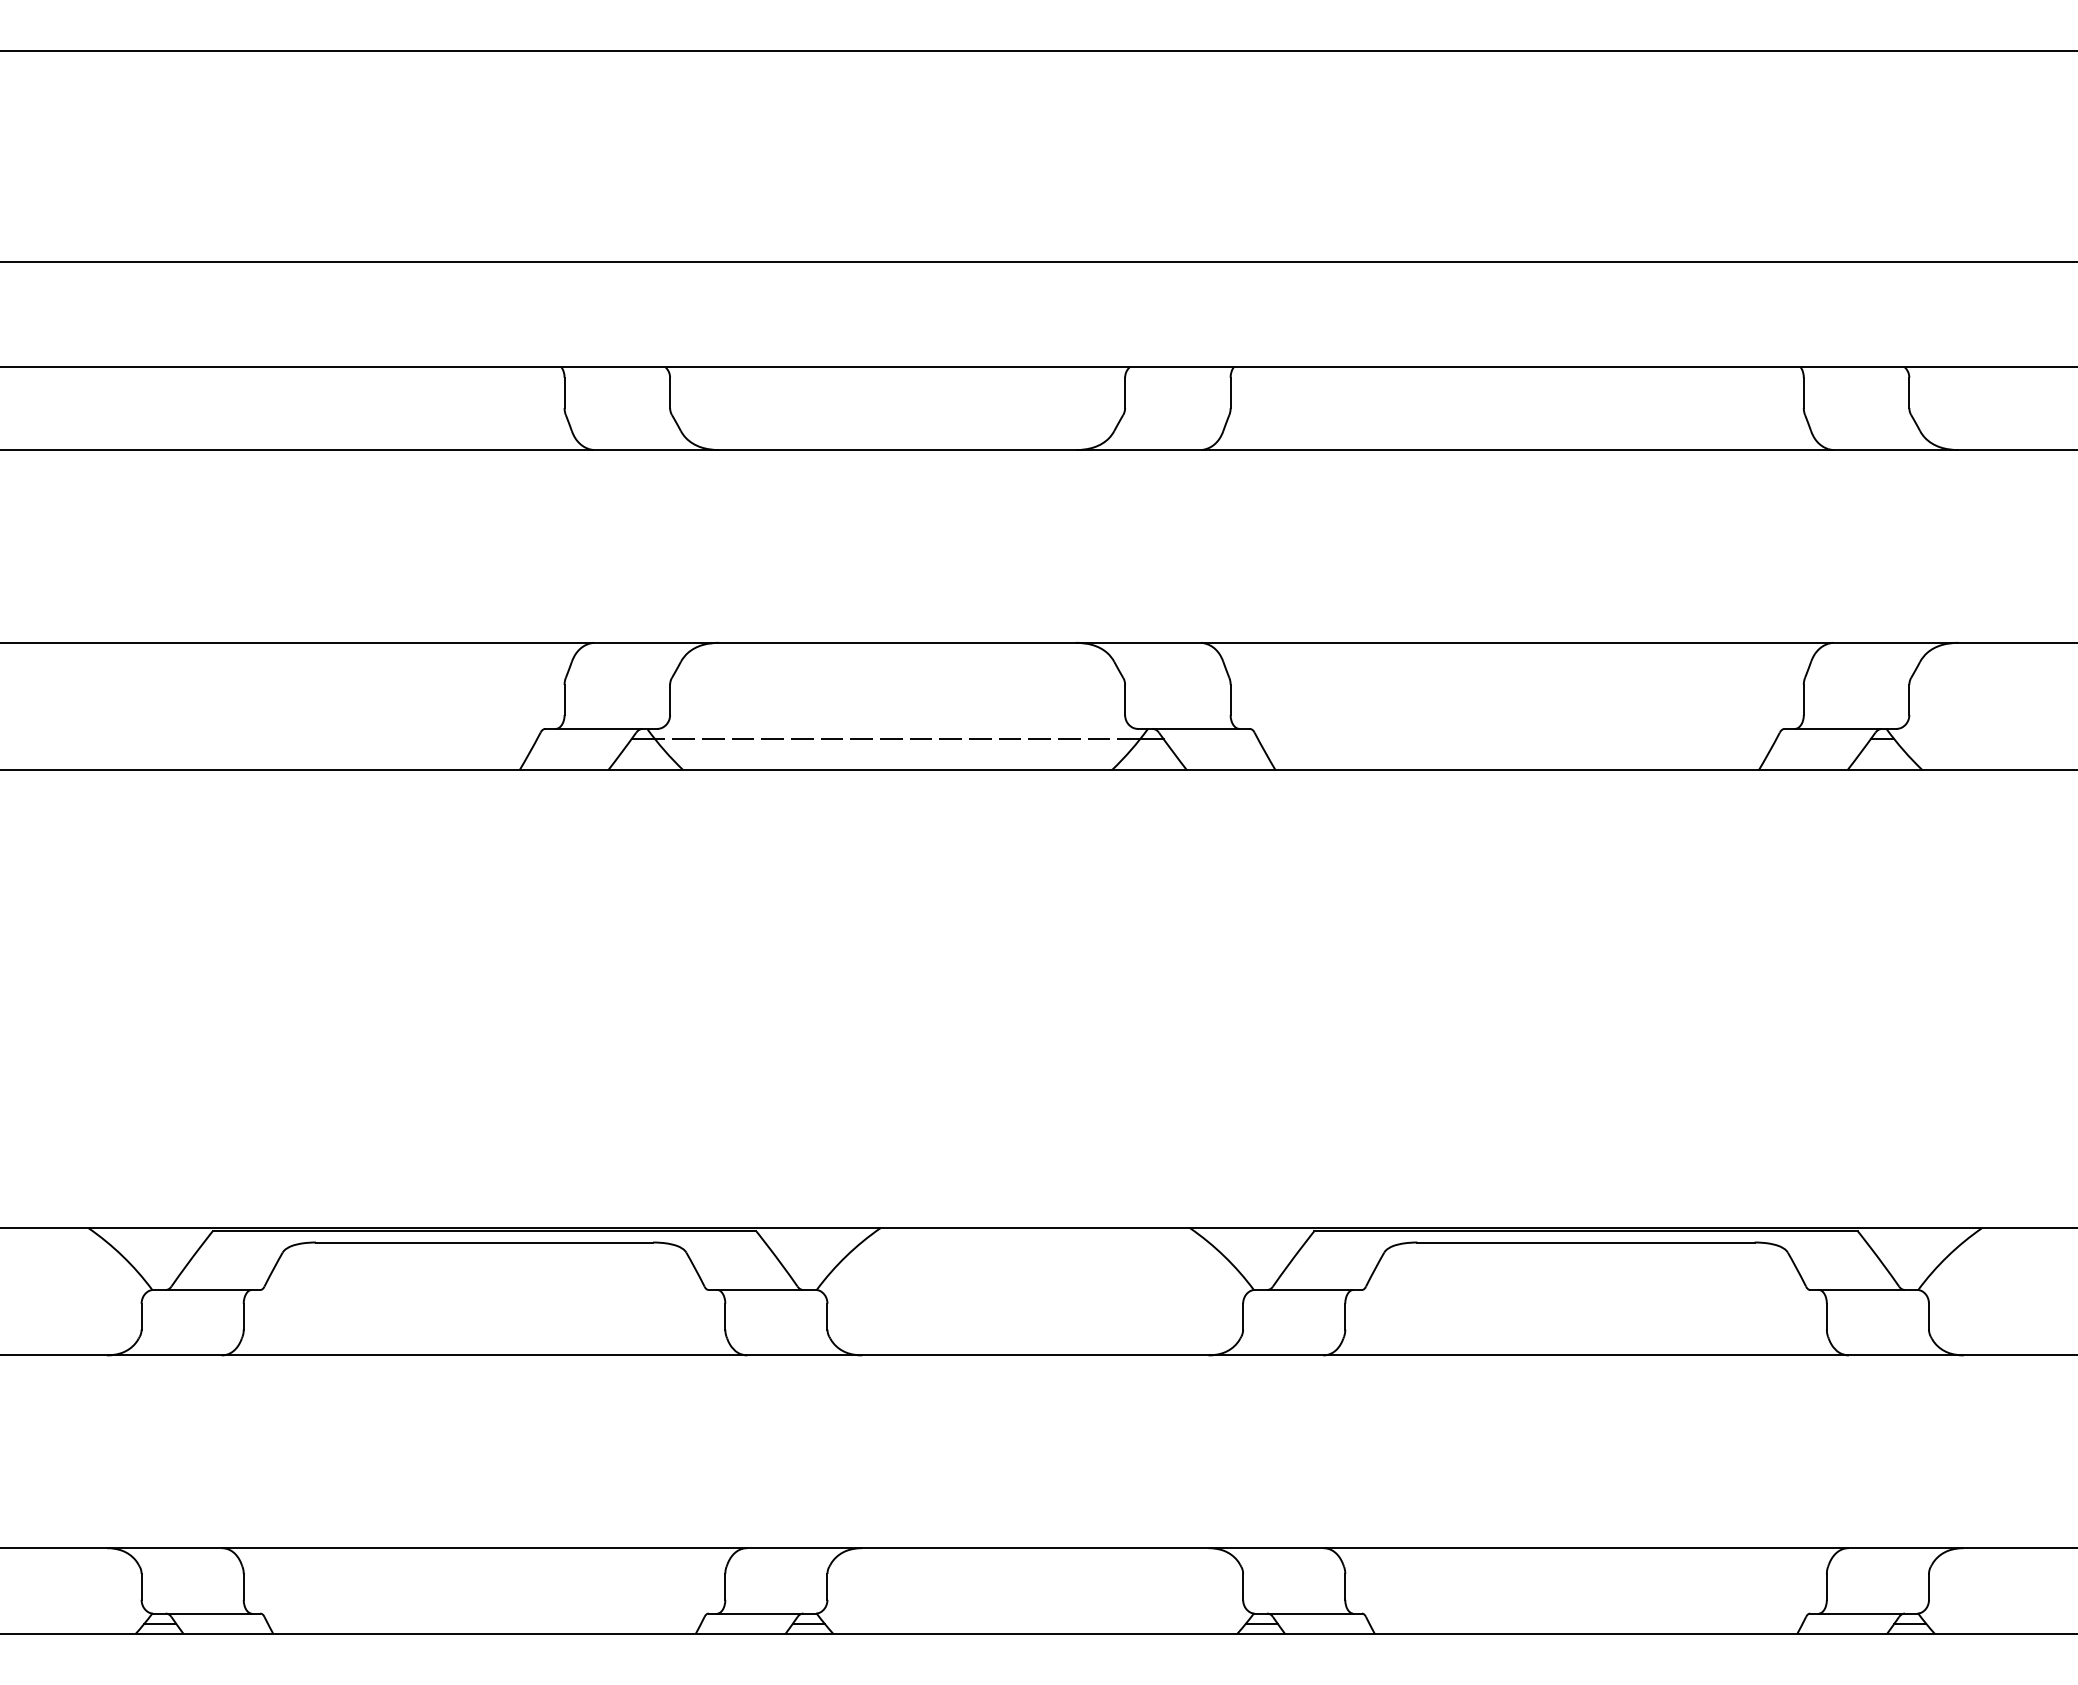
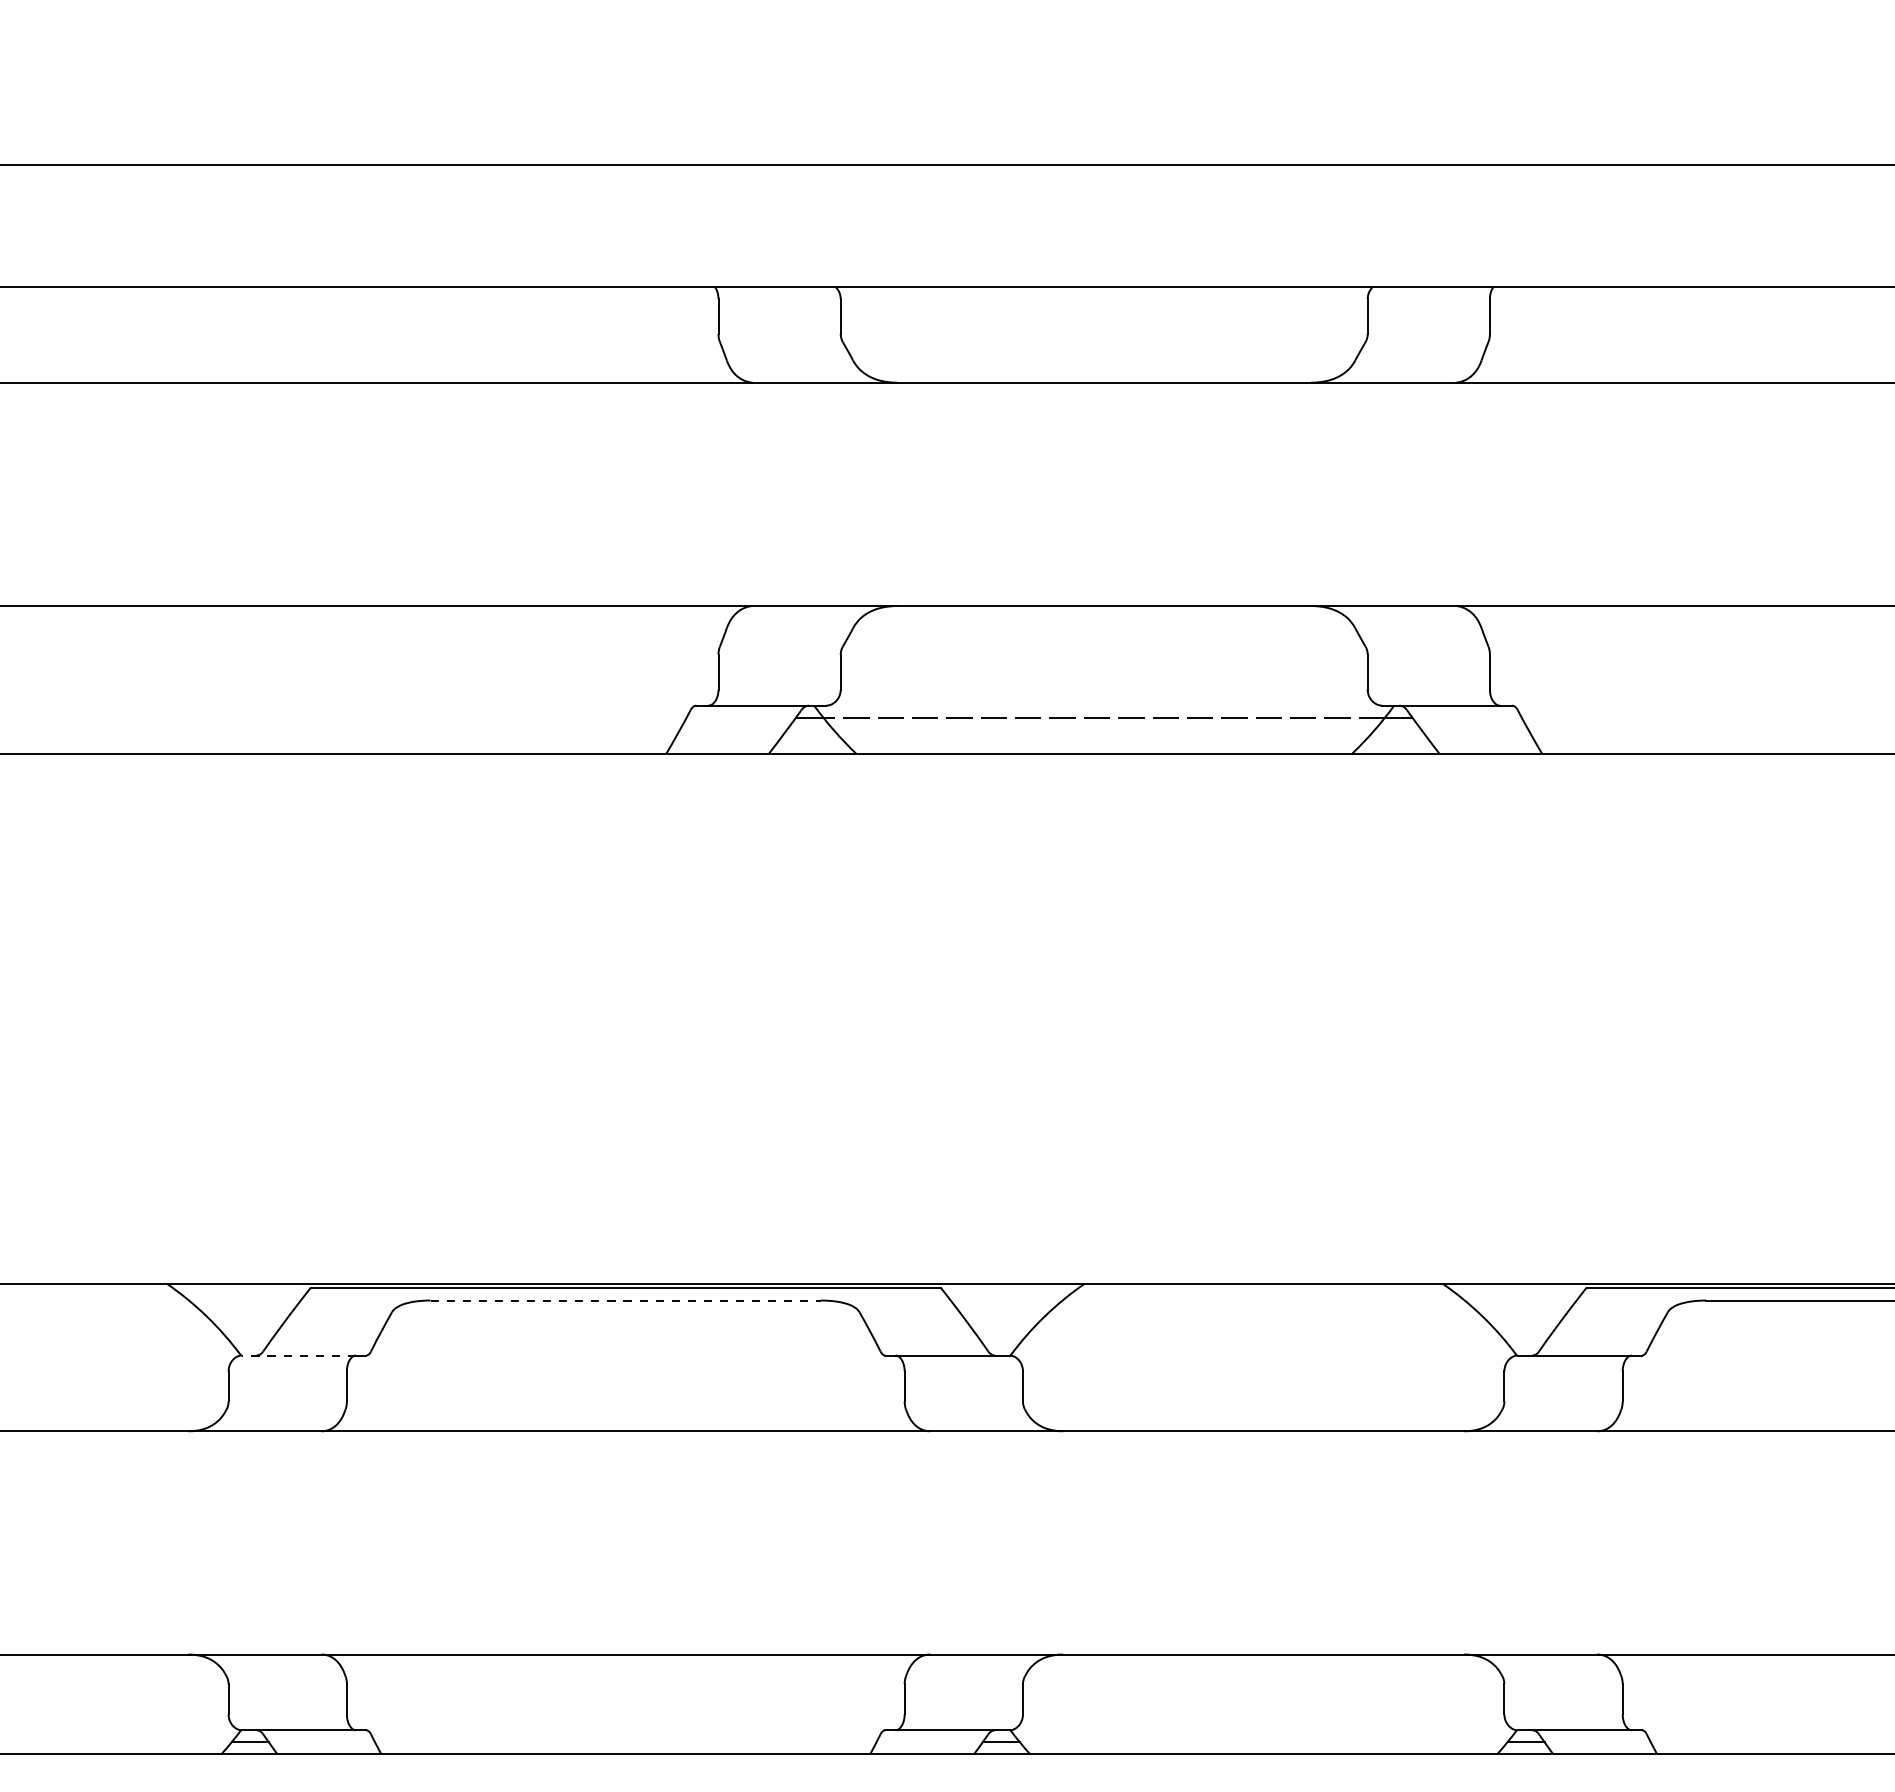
line: (484, 1242) -> (625, 1300), solid -> dashed
line: (201, 1289) -> (297, 1354), solid -> dashed

